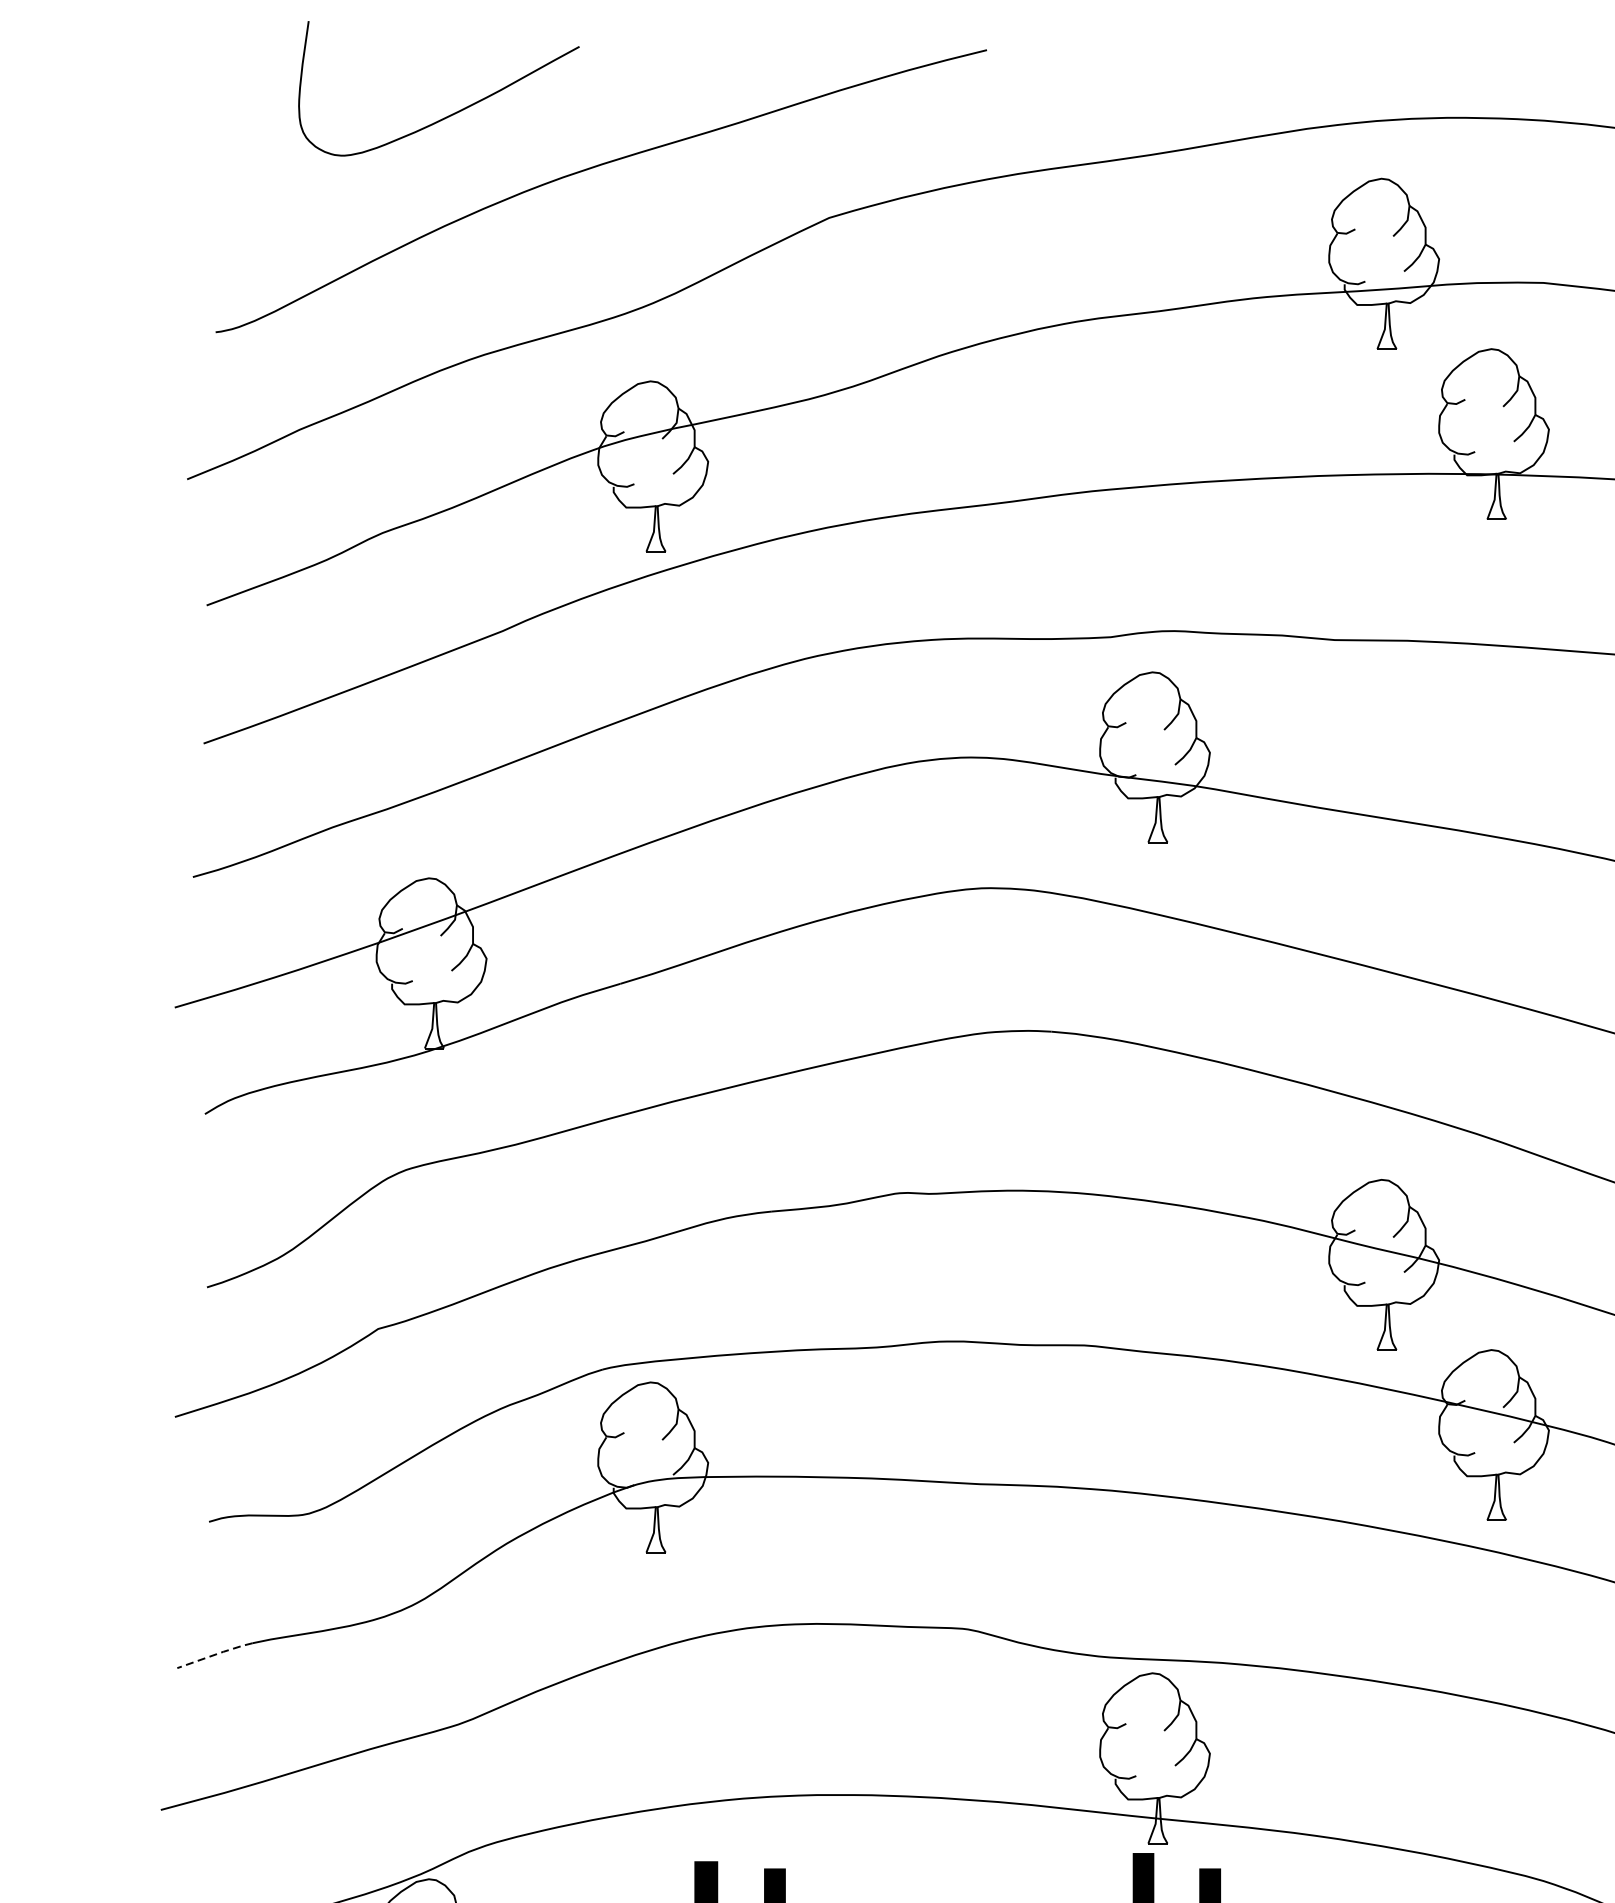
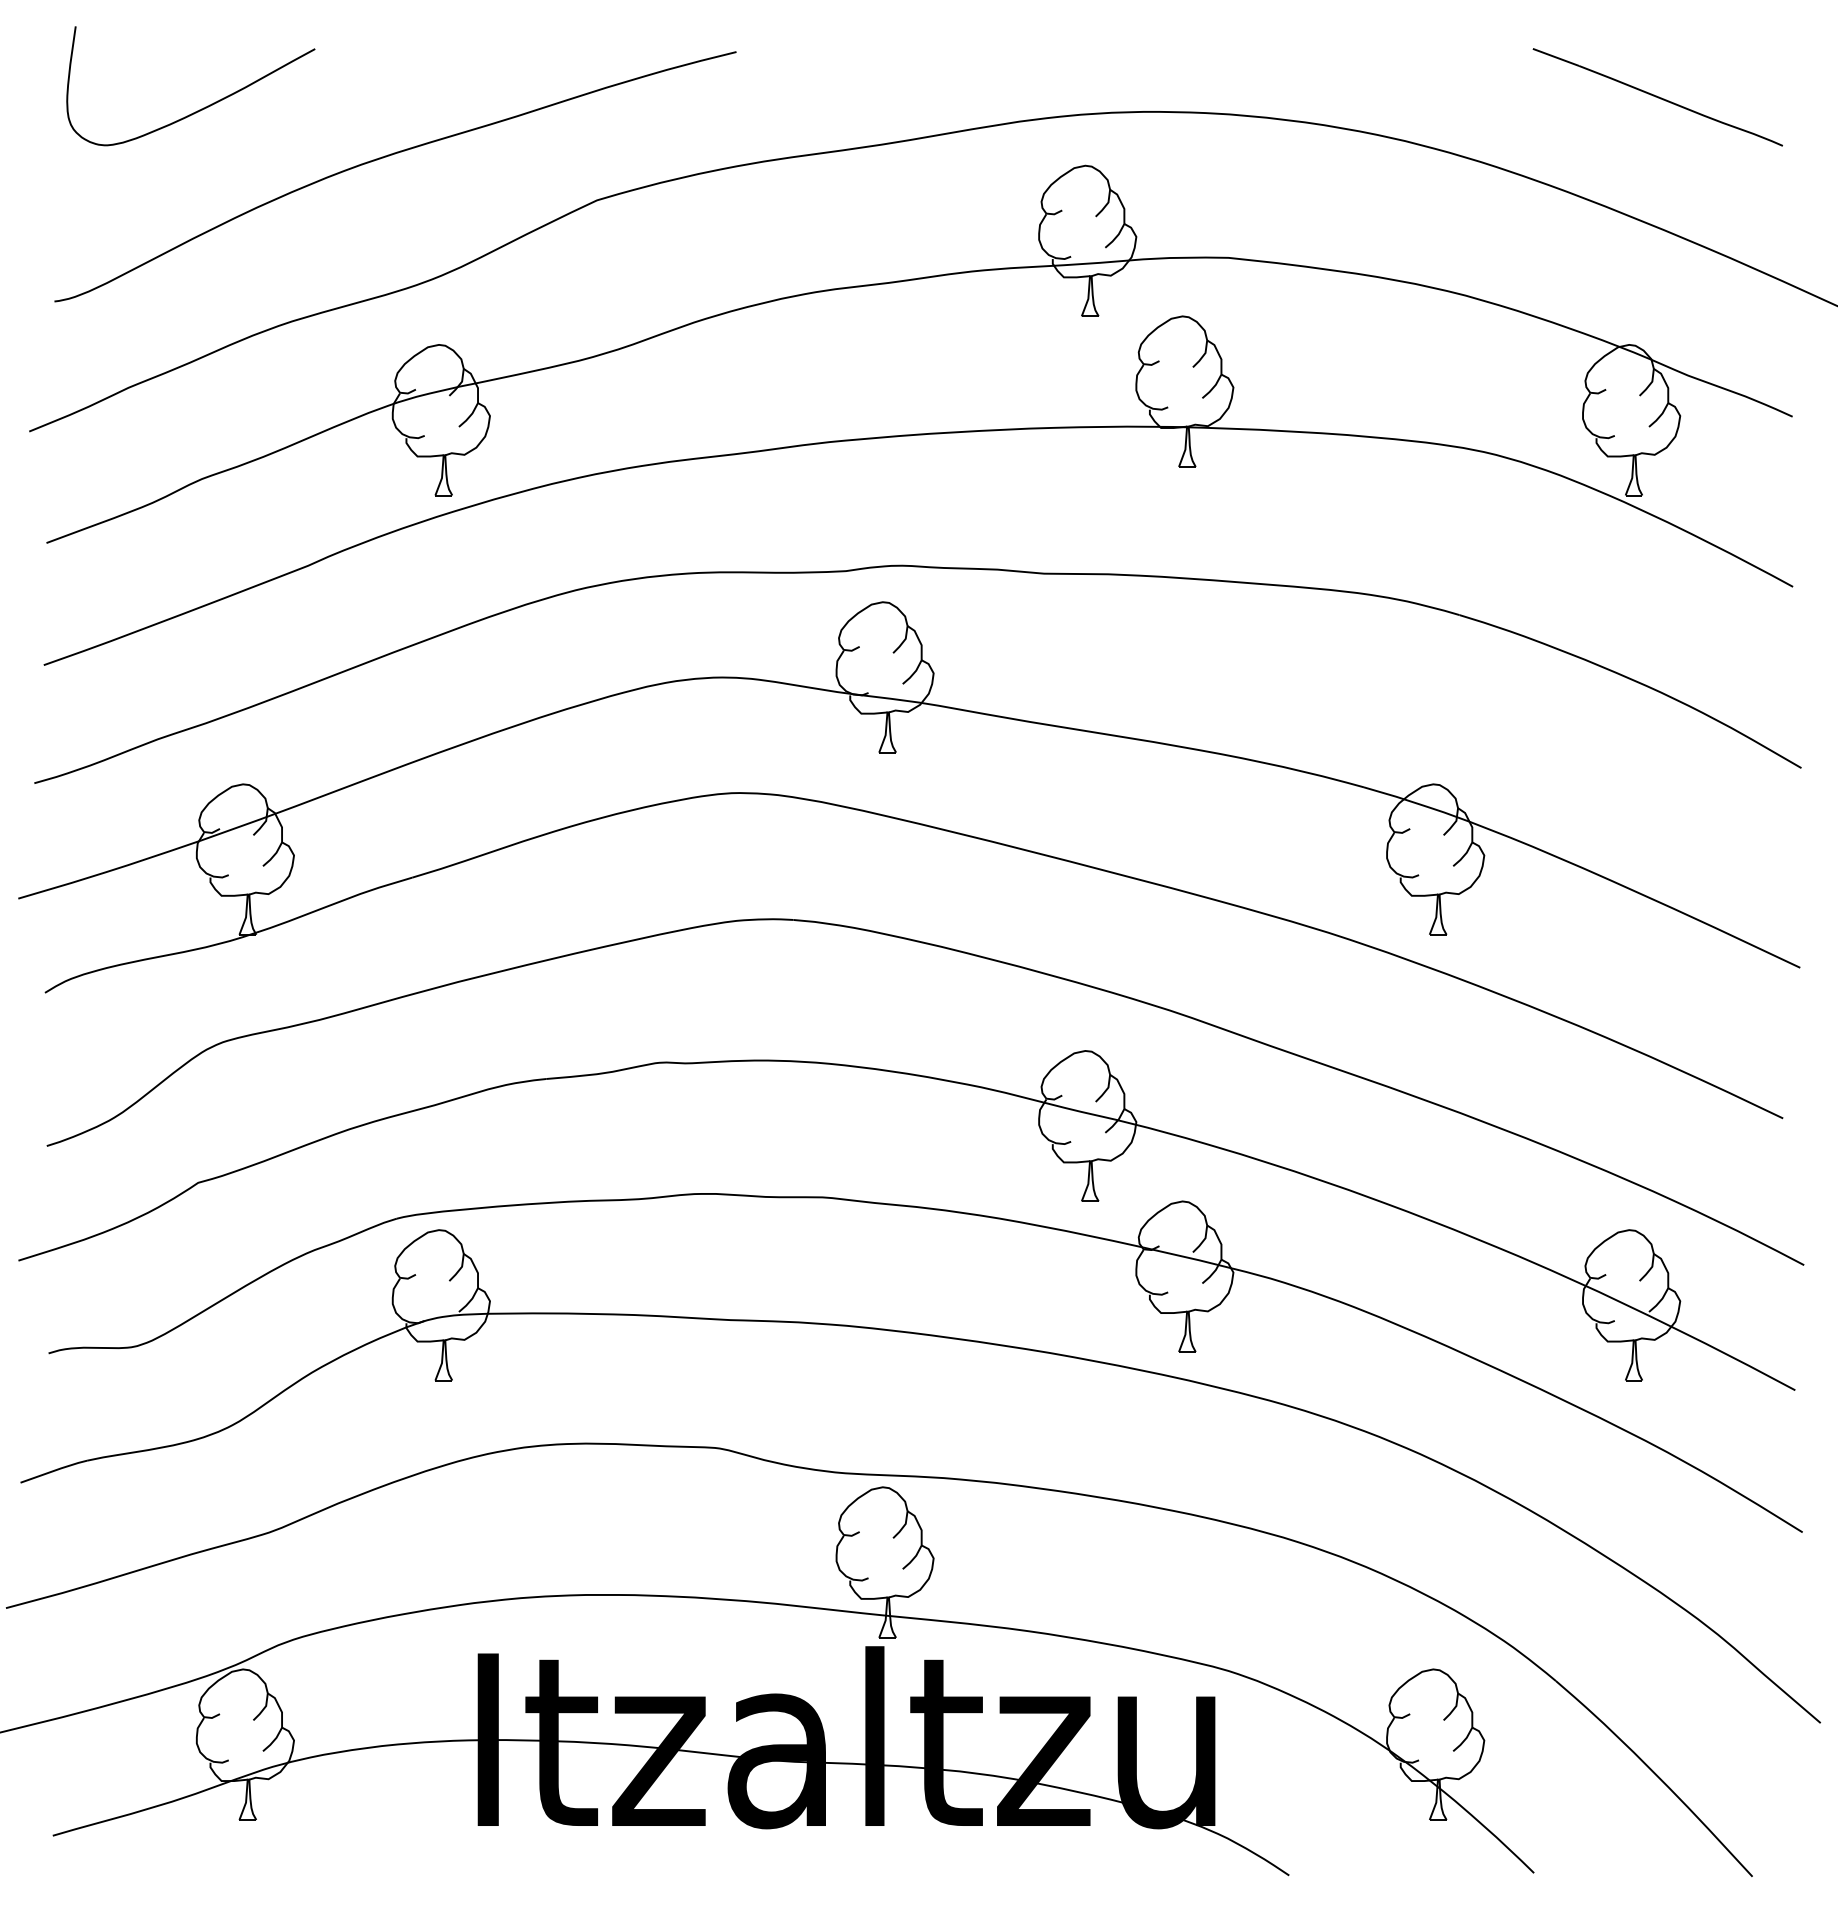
curve: (450, 114) -> (201, 108), moved
line: (215, 1654) -> (54, 1470), dashed -> solid

